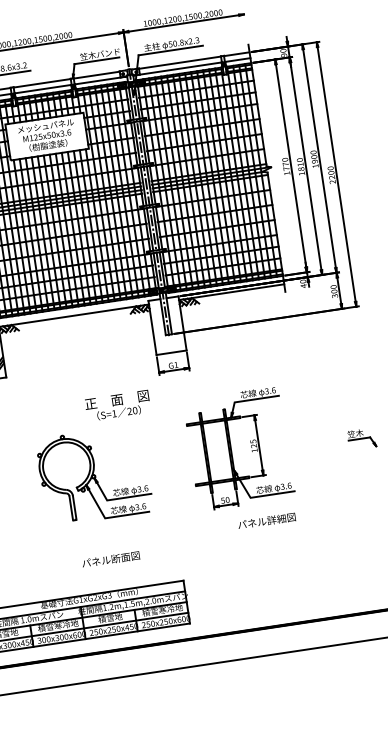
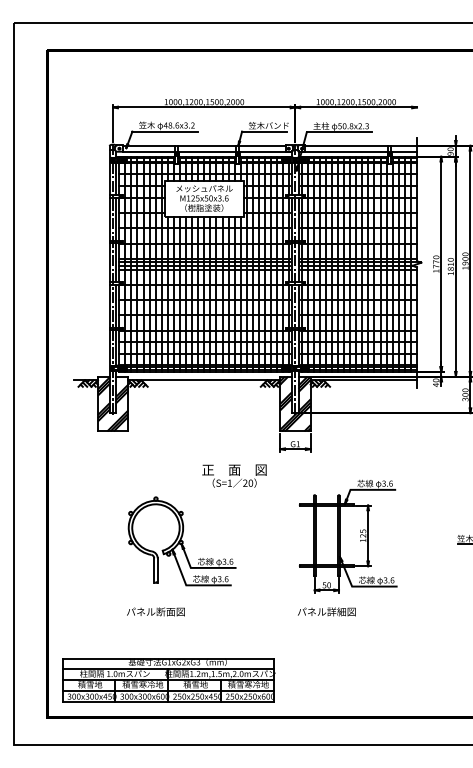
hatch: (167, 325) -> (295, 403), added
part: (93, 475) -> (181, 541), moved
text: (266, 520) -> (326, 611), moved
text: (110, 559) -> (155, 611), moved

